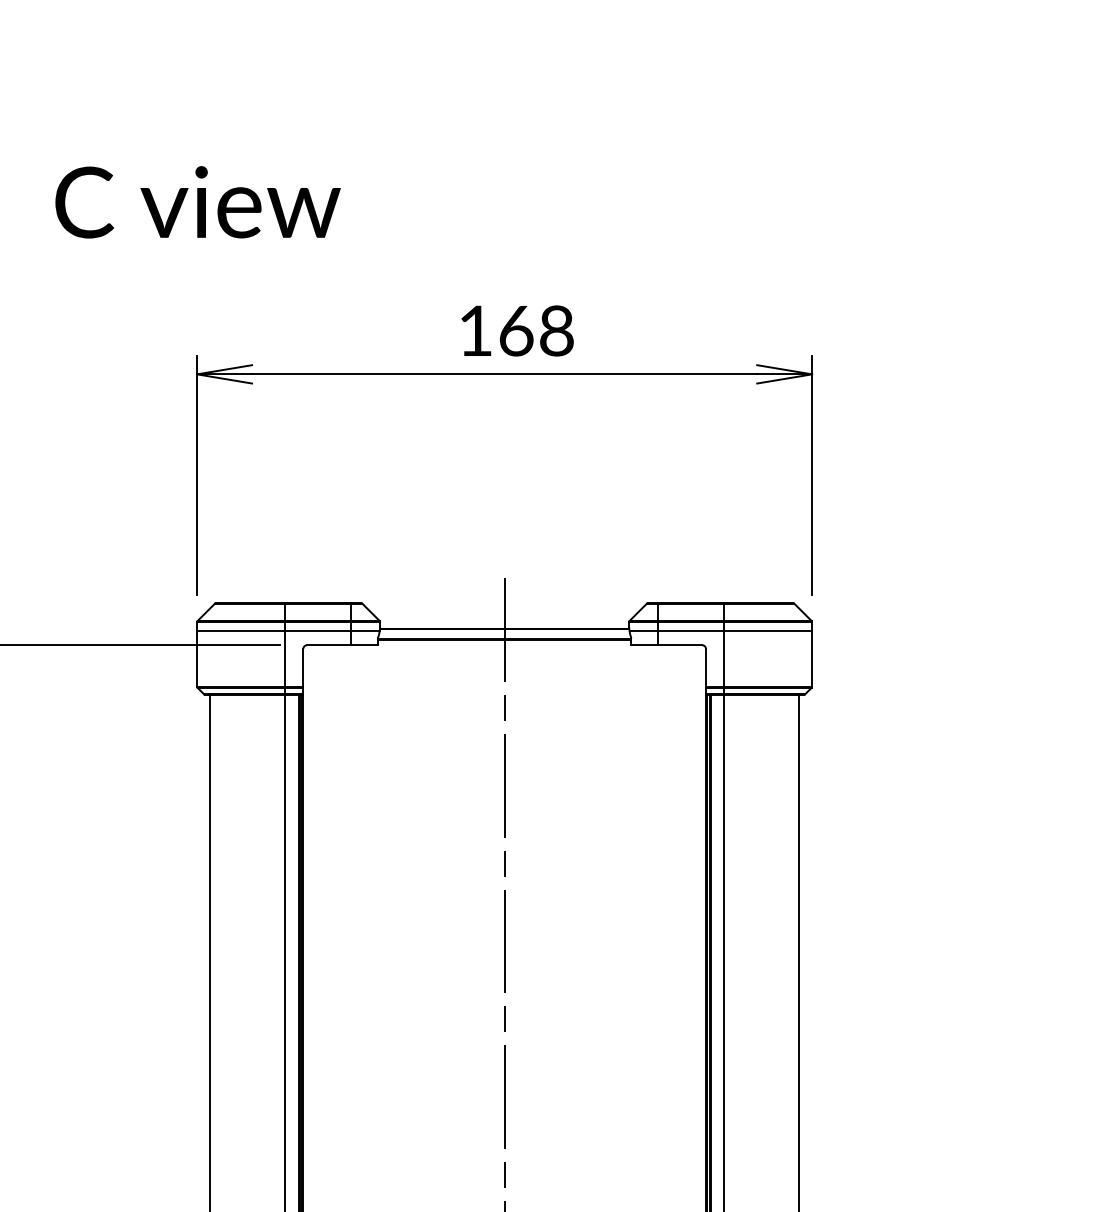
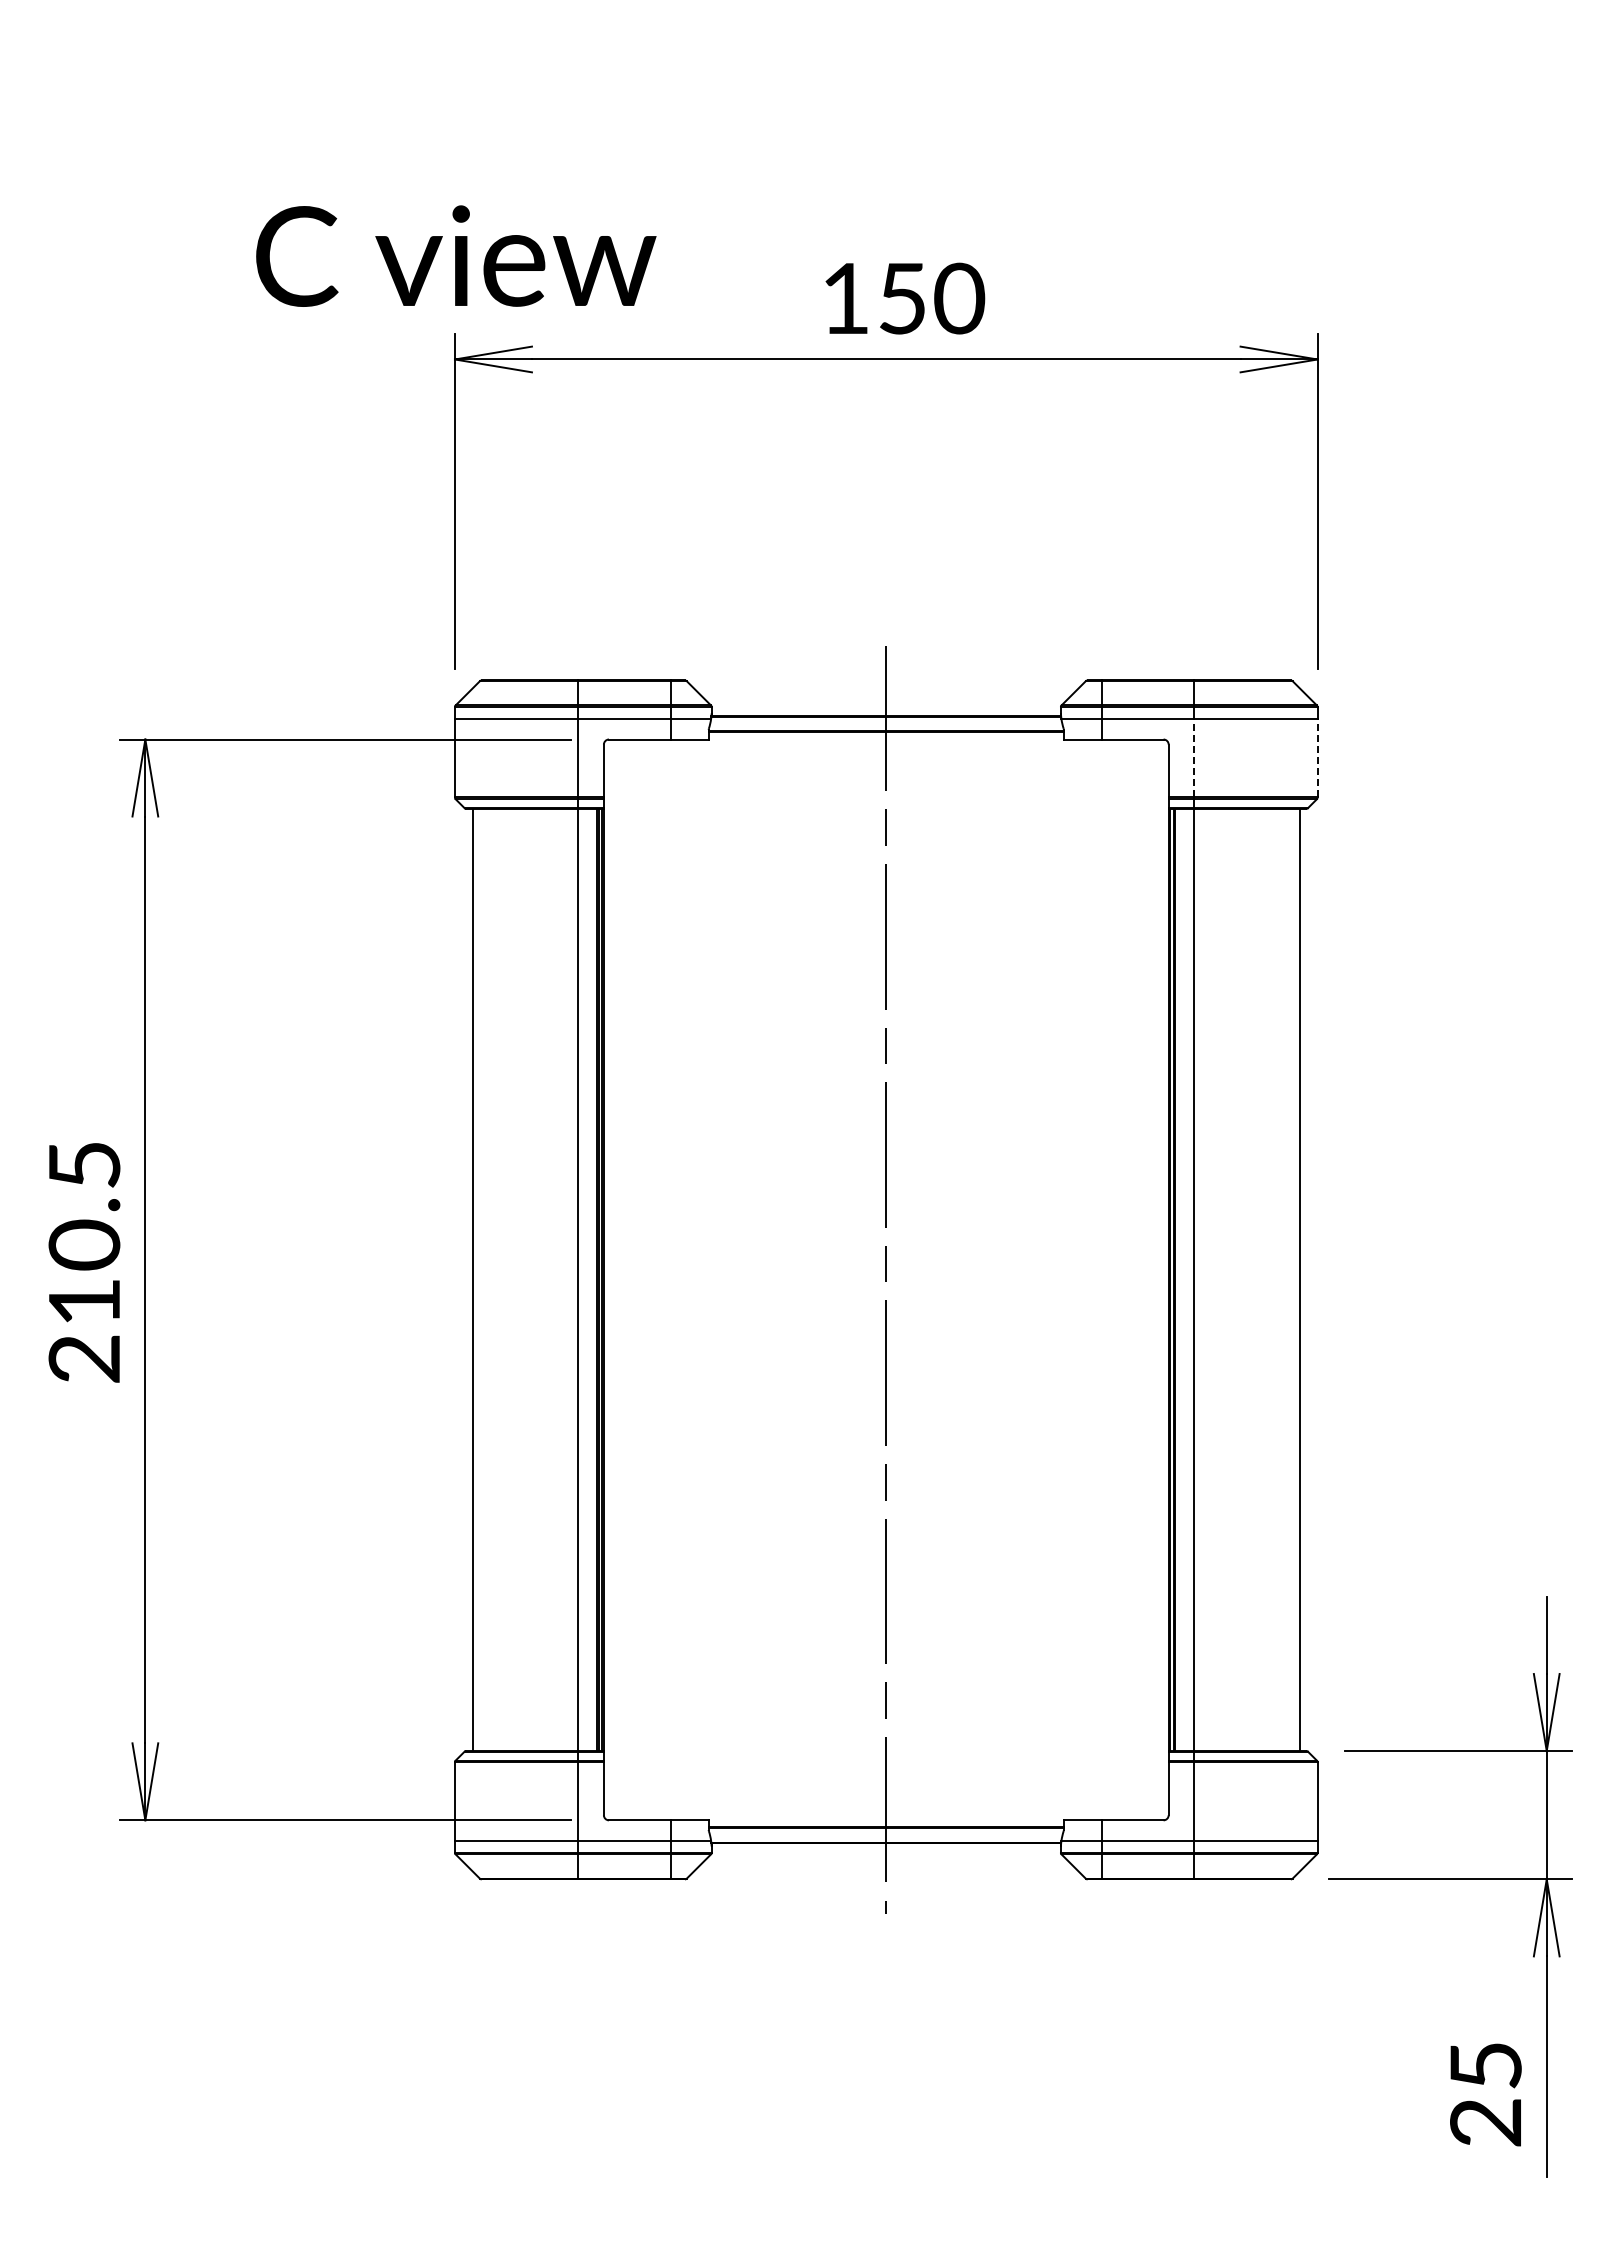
text: (198, 201) -> (456, 255), moved
text: (537, 330) -> (932, 298), 168 -> 150
line: (724, 658) -> (1194, 757), solid -> dashed
line: (812, 658) -> (1317, 757), solid -> dashed

